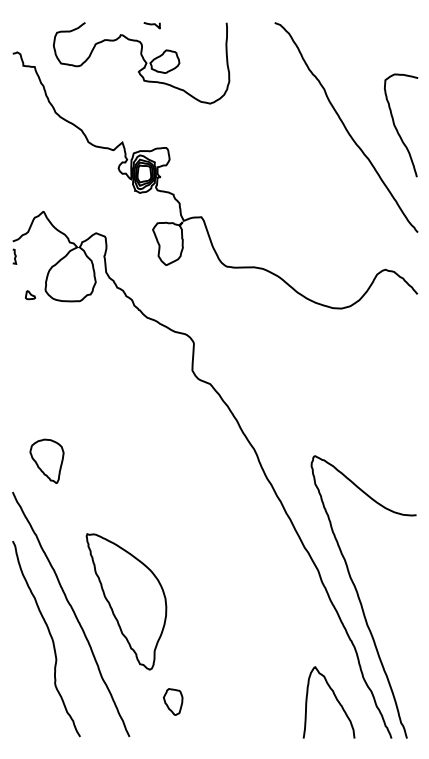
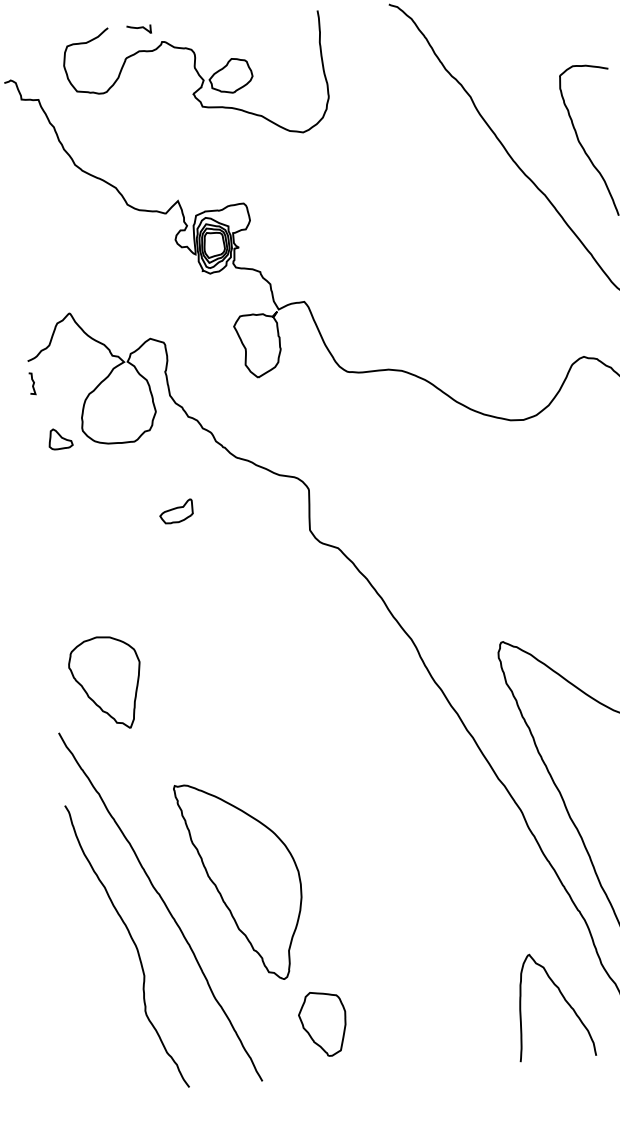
curve: (151, 25) -> (138, 29), moved
part: (30, 294) -> (60, 437), size x1.67
part: (103, 350) -> (175, 511), added
part: (46, 461) -> (105, 683), size x1.43
part: (172, 701) -> (321, 1023), size x1.67

